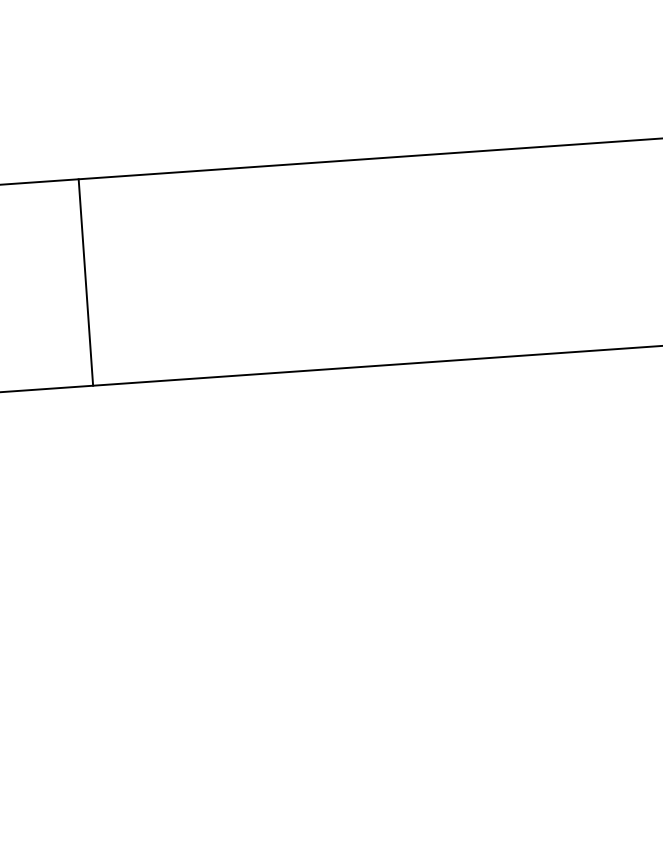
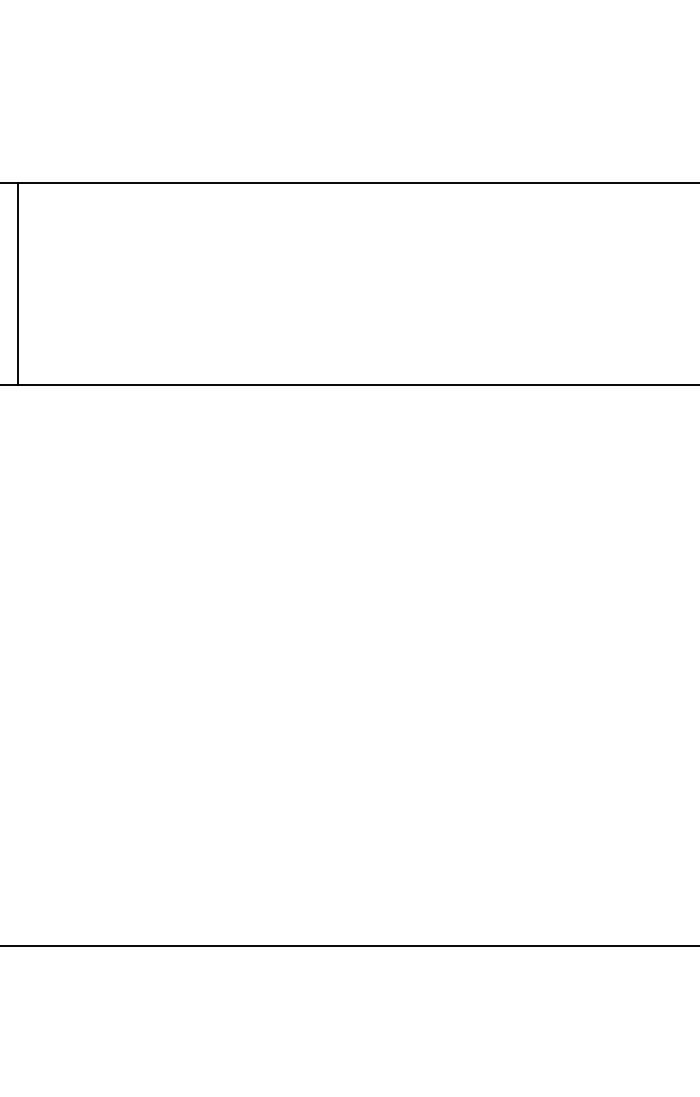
line: (85, 282) -> (17, 283), moved

